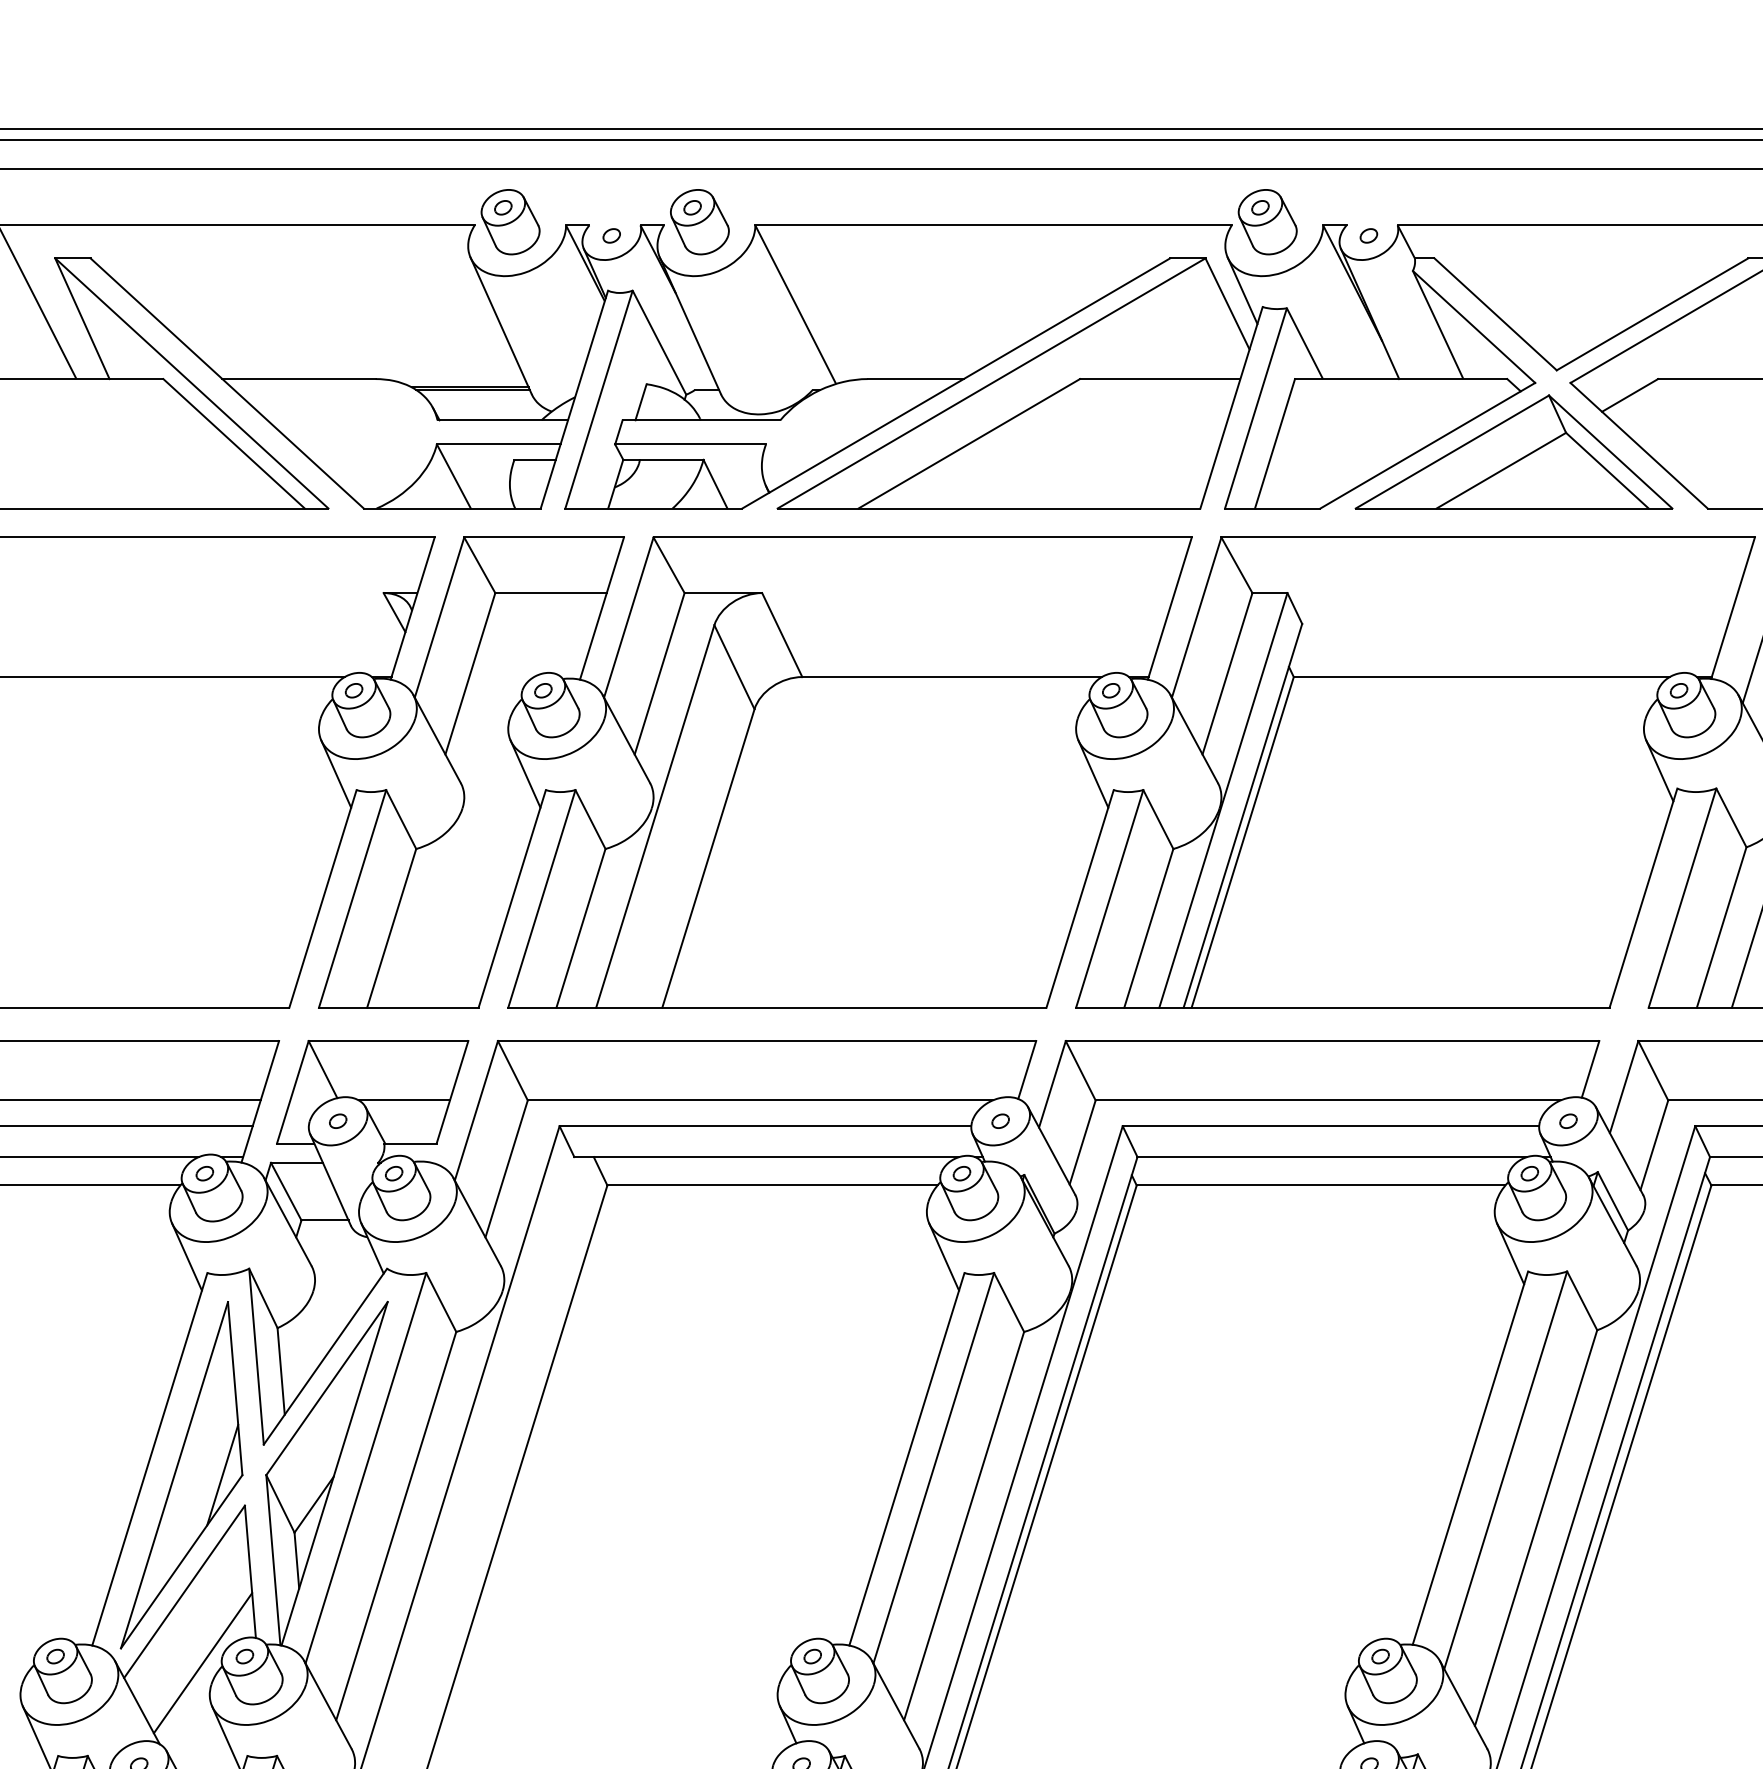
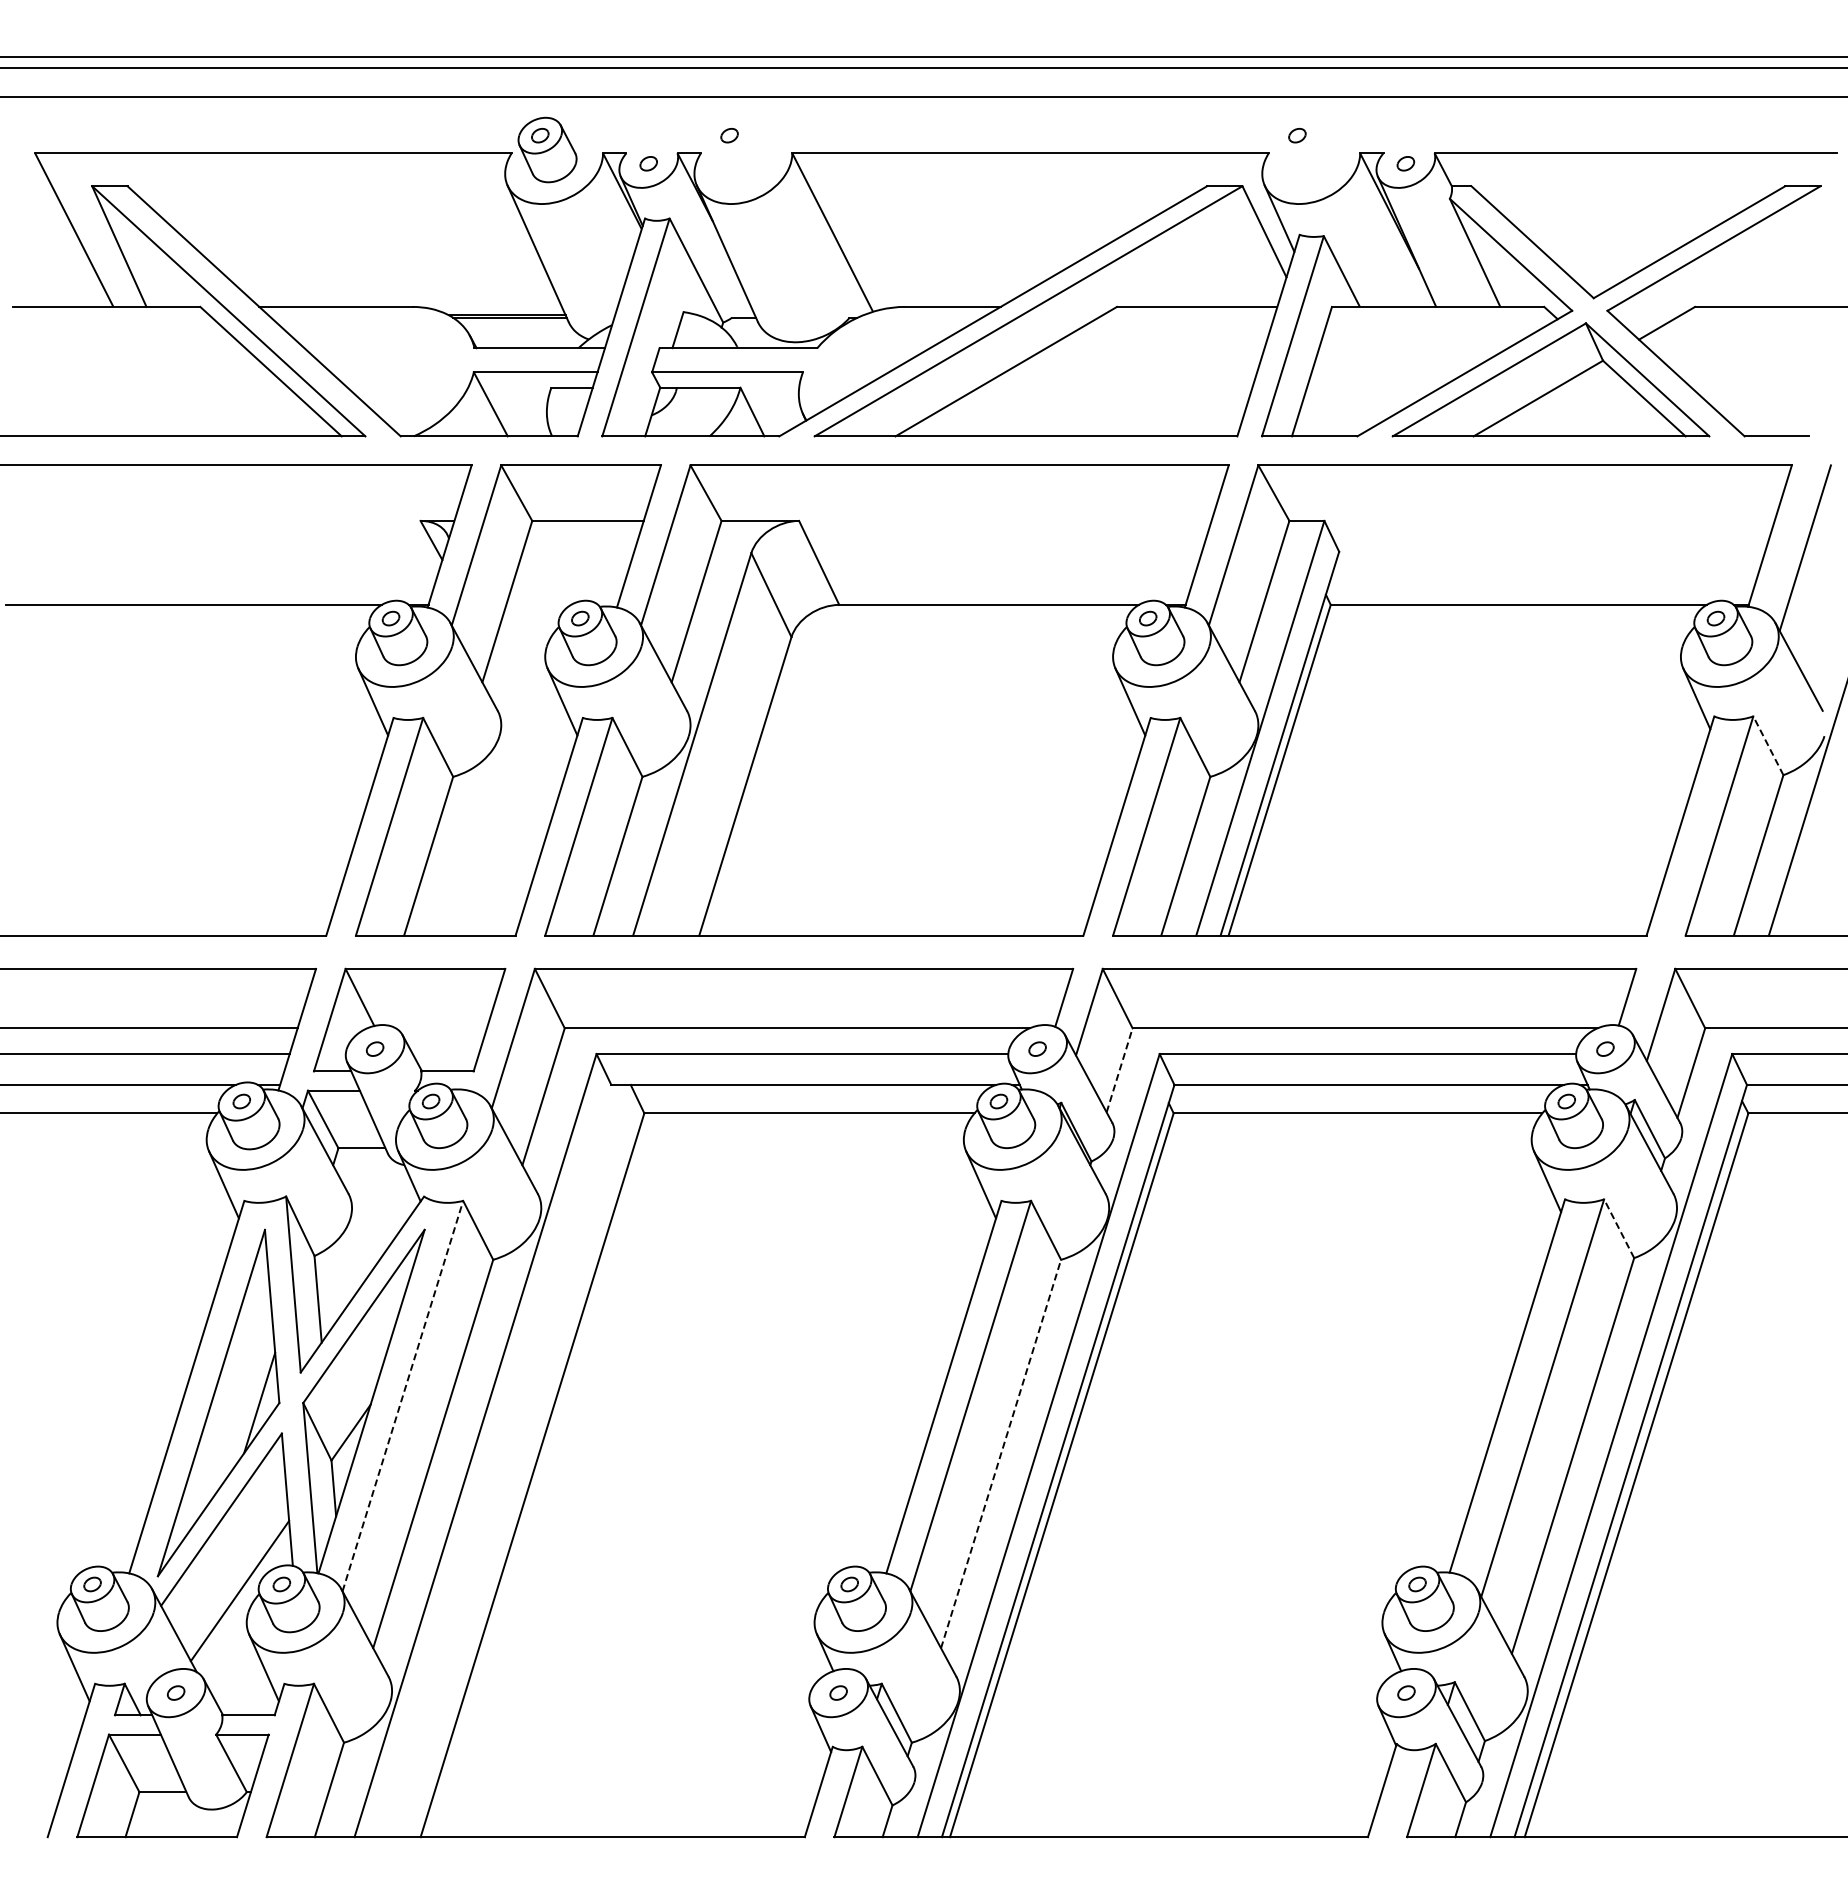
part: (699, 221) -> (736, 149), removed
part: (1267, 221) -> (1304, 149), removed
line: (1731, 817) -> (1768, 745), solid -> dashed
line: (403, 1100) -> (440, 1028), removed
line: (1082, 1142) -> (1119, 1070), solid -> dashed
line: (1582, 1300) -> (1619, 1228), solid -> dashed
line: (366, 1467) -> (403, 1395), solid -> dashed
line: (964, 1525) -> (1001, 1453), solid -> dashed

